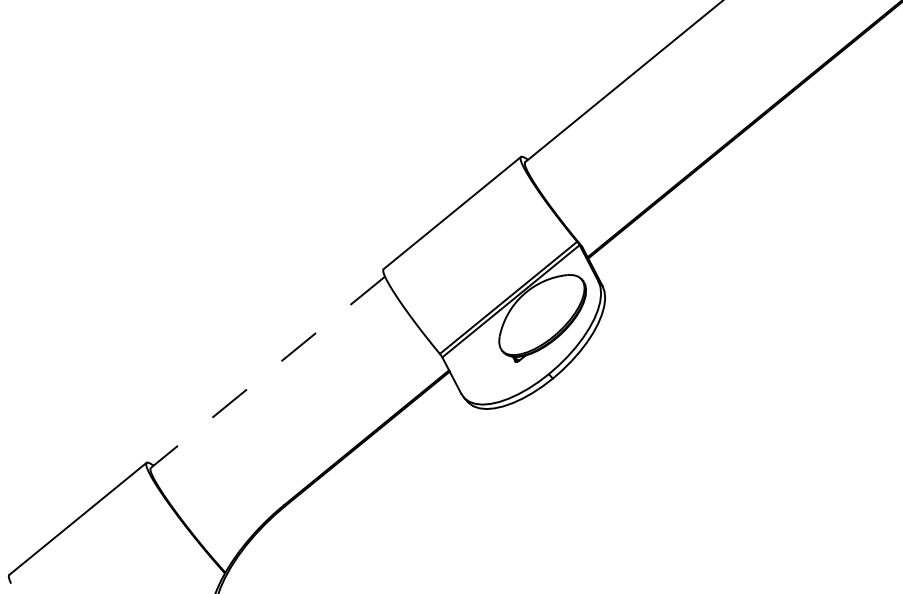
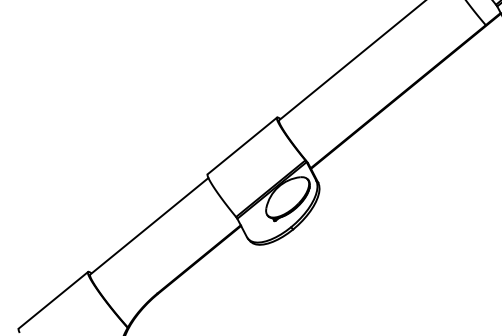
line: (266, 372) -> (148, 226), dashed -> solid

